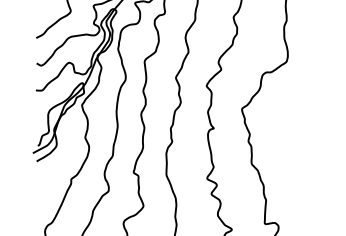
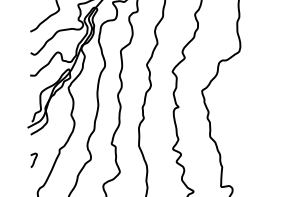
curve: (40, 192) -> (33, 160), added

